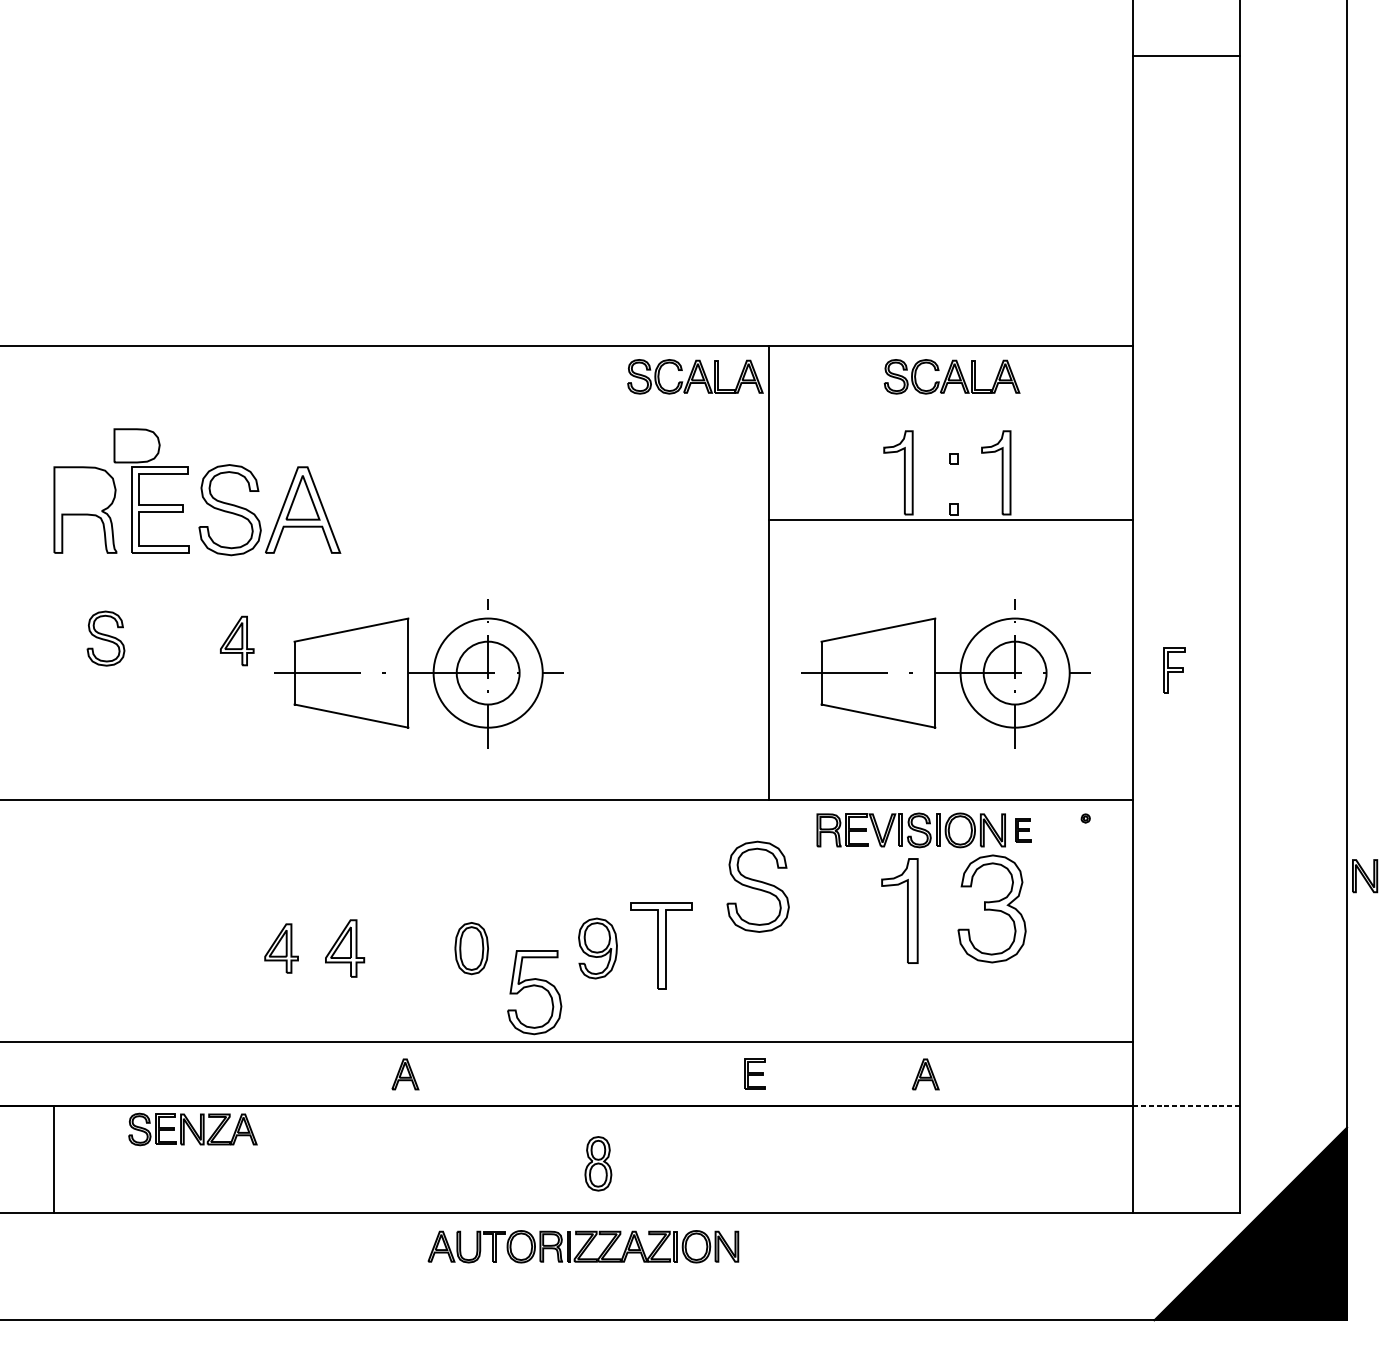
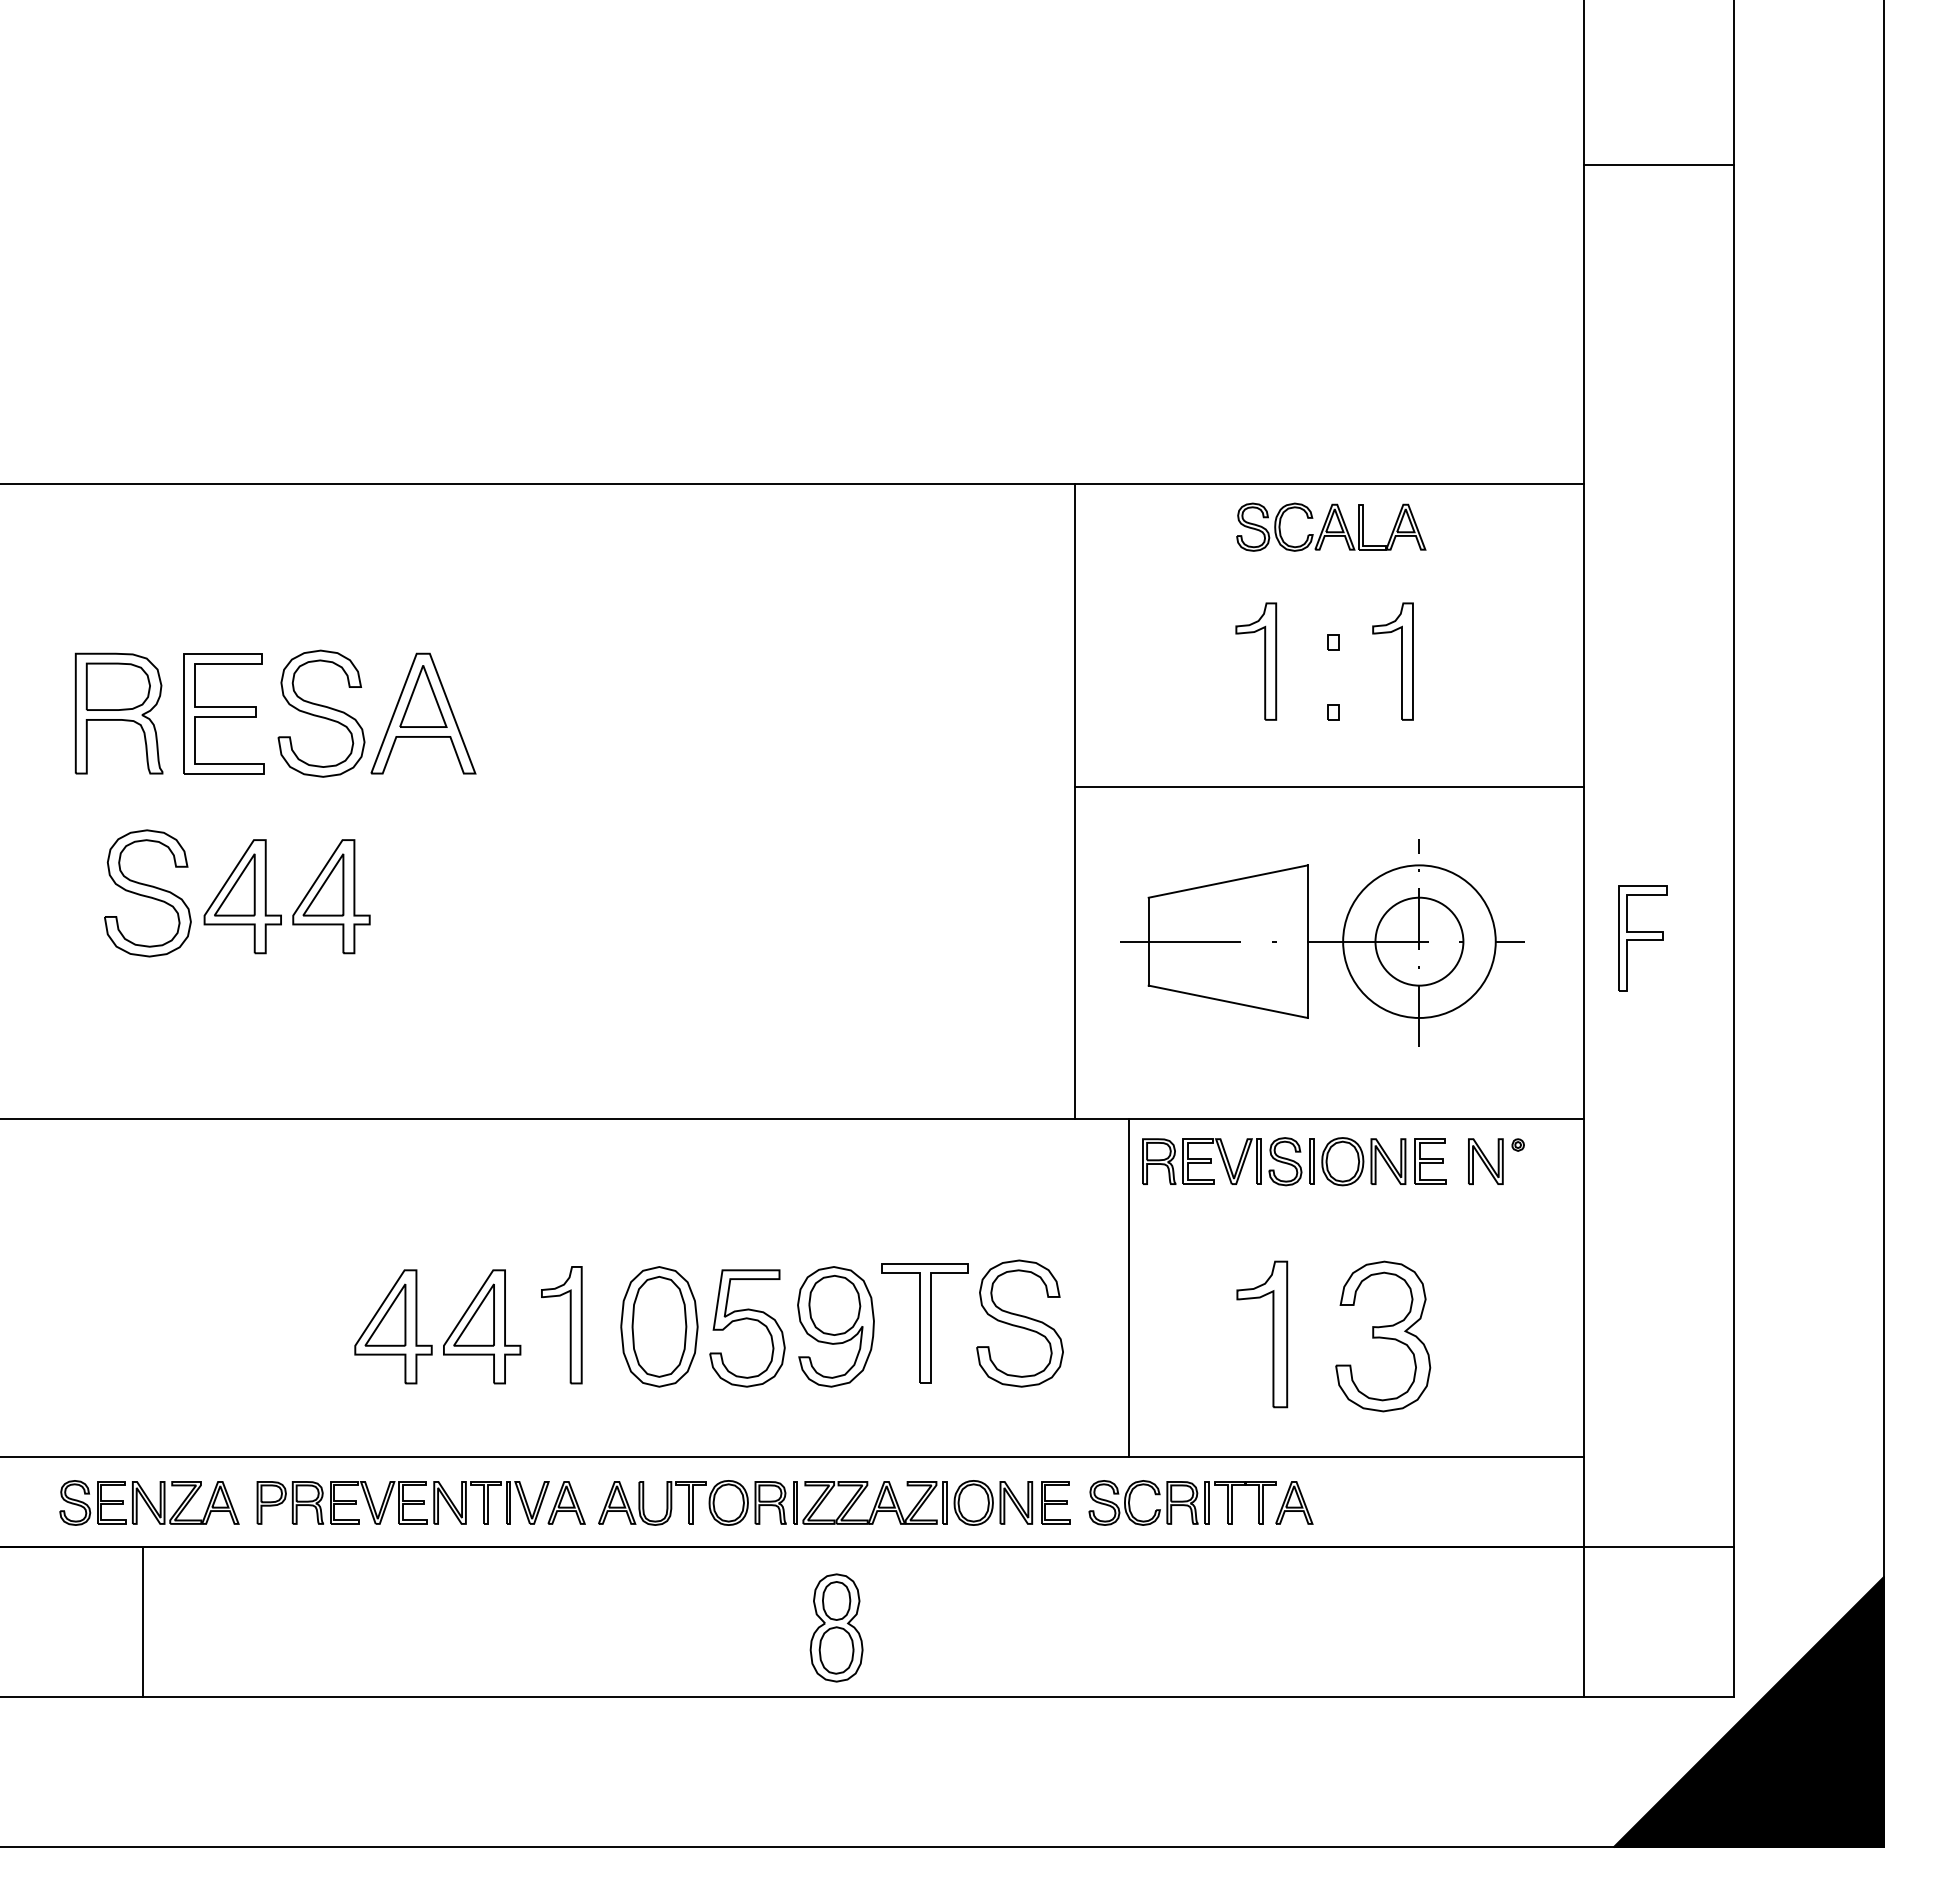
line: (1186, 55) -> (1658, 164), moved
part: (695, 376) -> (972, 526), removed
part: (136, 445) -> (117, 686), moved
line: (950, 520) -> (1329, 787), moved
part: (105, 638) -> (147, 893), size x1.67
part: (173, 640) -> (242, 896), added
part: (237, 640) -> (331, 896), size x1.67
part: (1174, 670) -> (1642, 938), size x1.67
part: (418, 673) -> (585, 942), removed
part: (1023, 830) -> (1430, 1161), size x1.43
part: (1364, 876) -> (1485, 1161), moved
part: (757, 886) -> (1019, 1323), moved
part: (992, 908) -> (1383, 1336), moved
part: (907, 911) -> (1272, 1334), moved
line: (807, 921) -> (1128, 1288), added
part: (407, 947) -> (569, 1325), added
part: (281, 948) -> (393, 1326), size x1.67
part: (345, 948) -> (482, 1326), size x1.43
part: (471, 948) -> (659, 1326), size x1.67
part: (597, 948) -> (835, 1326), size x1.43
part: (537, 986) -> (751, 1320), moved
part: (288, 1074) -> (402, 1502), added
part: (845, 1074) -> (1182, 1502), added
line: (1186, 1106) -> (1659, 1547), dashed -> solid
part: (192, 1129) -> (149, 1502), moved
line: (53, 1159) -> (142, 1622), moved
part: (598, 1163) -> (836, 1627), size x1.43
part: (583, 1246) -> (815, 1502), moved

